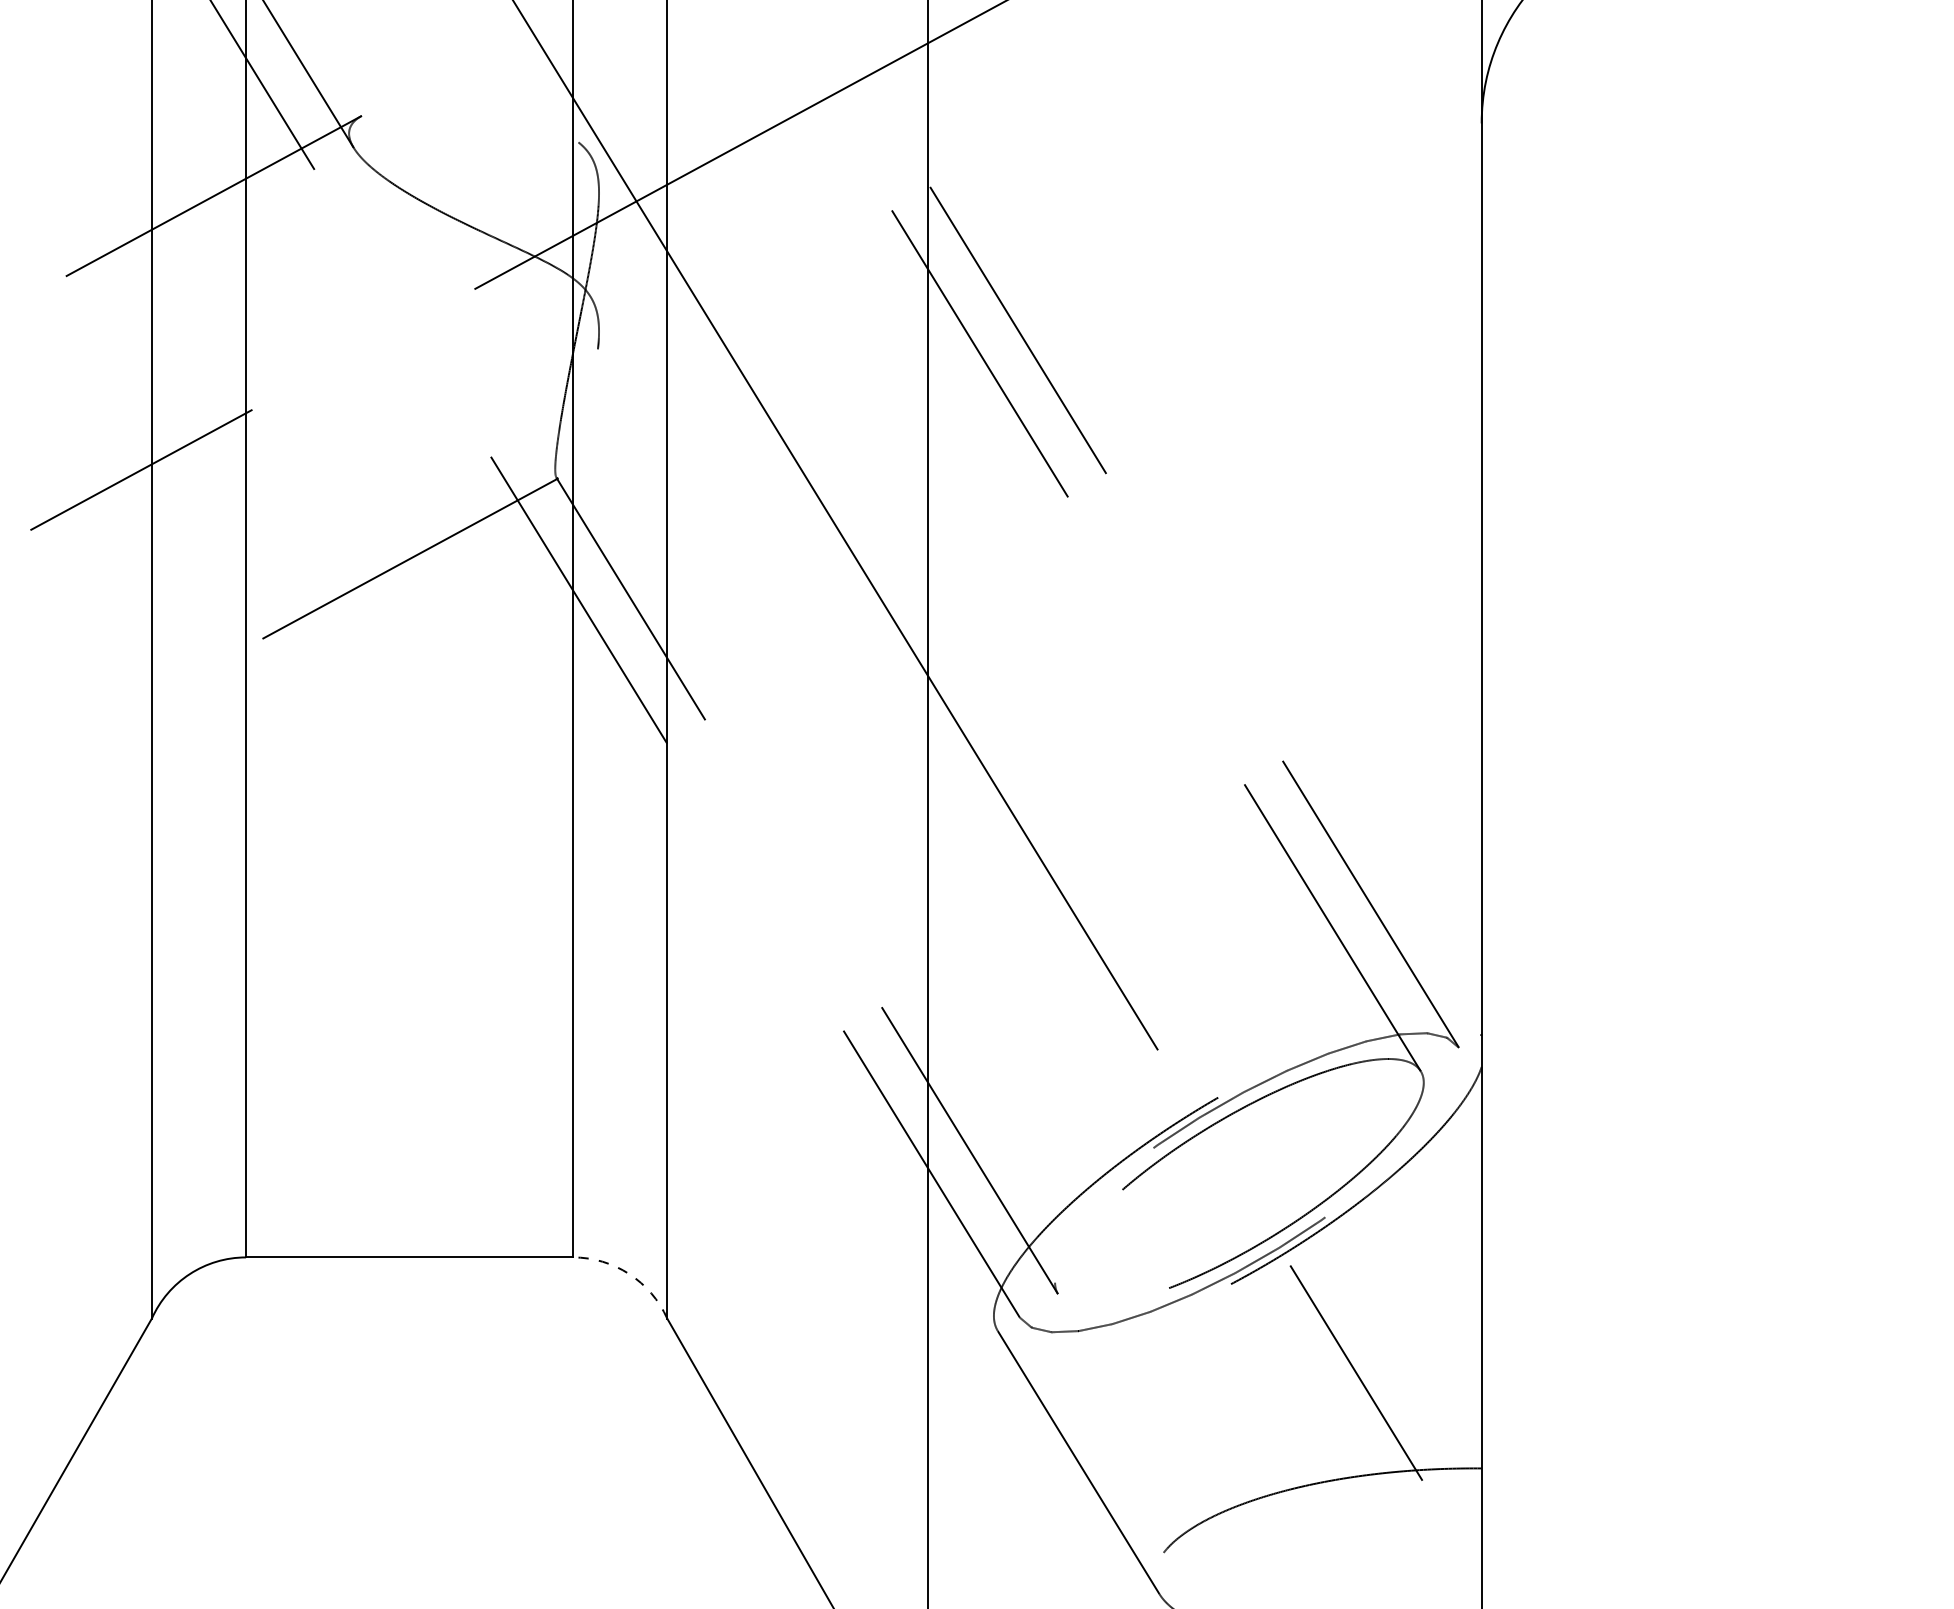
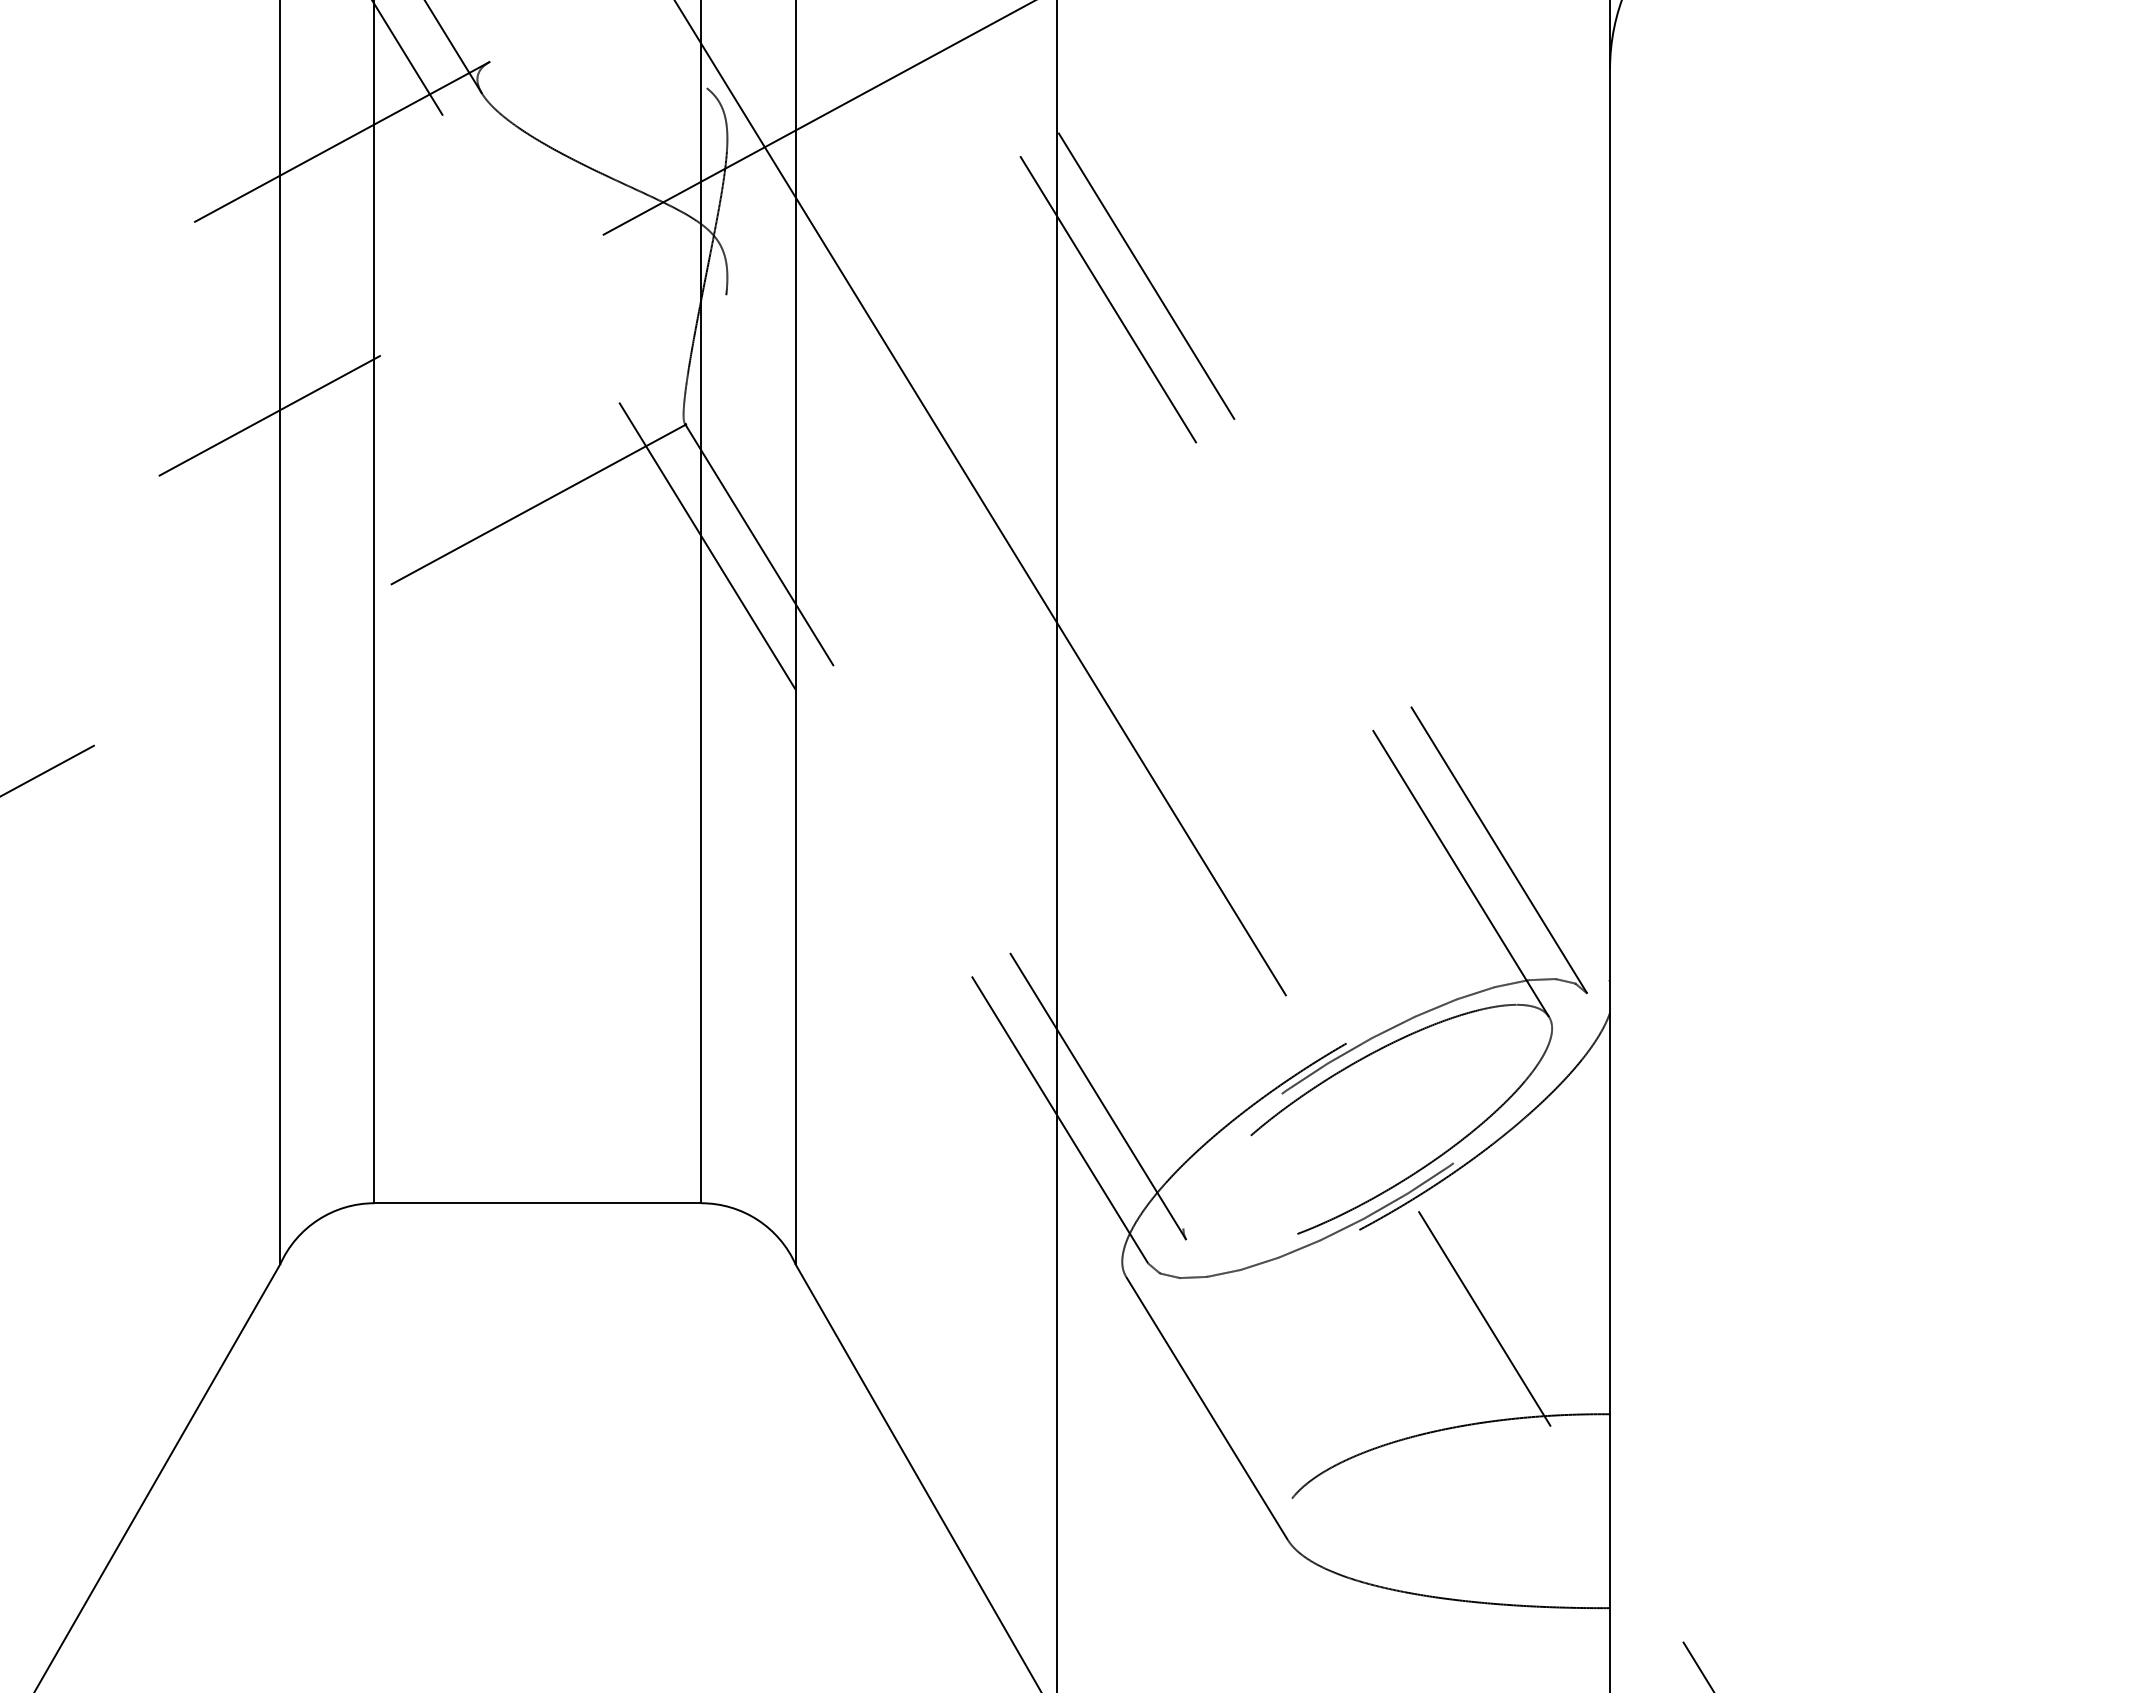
arc: (629, 1273) -> (757, 1219), dashed -> solid

